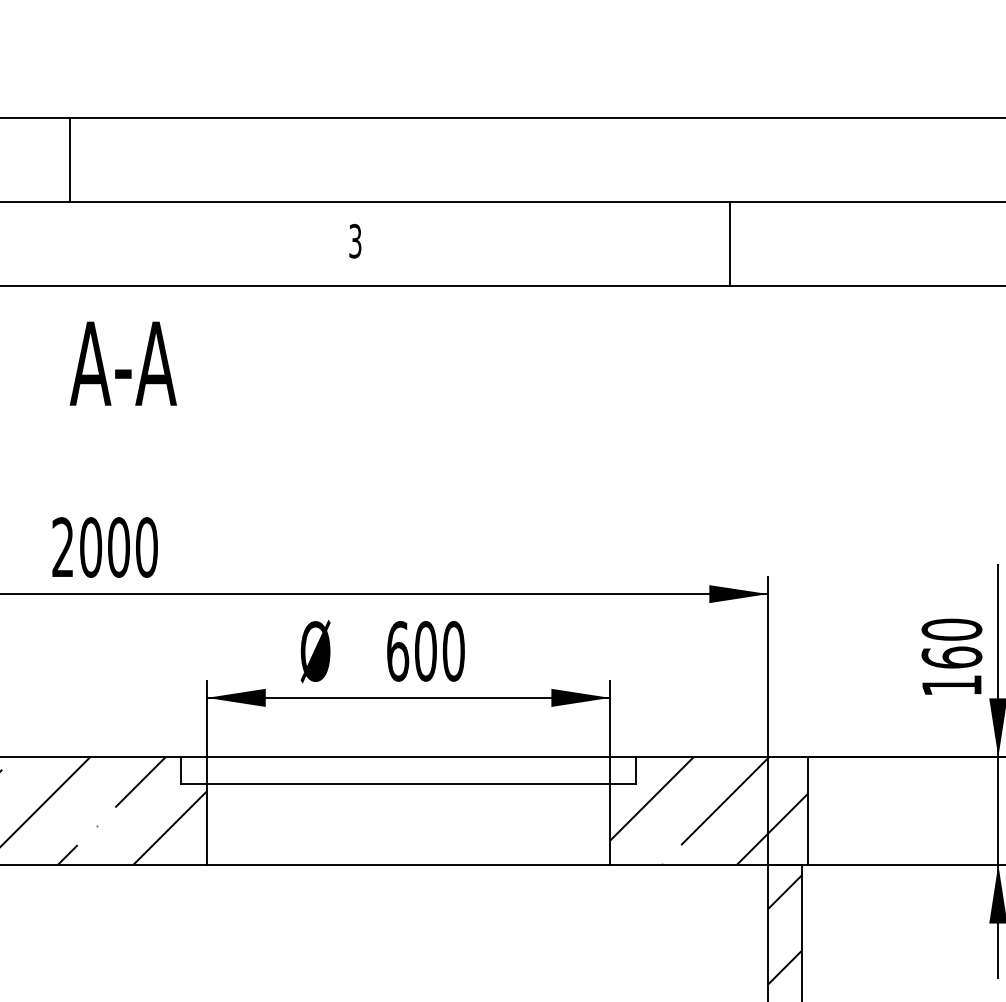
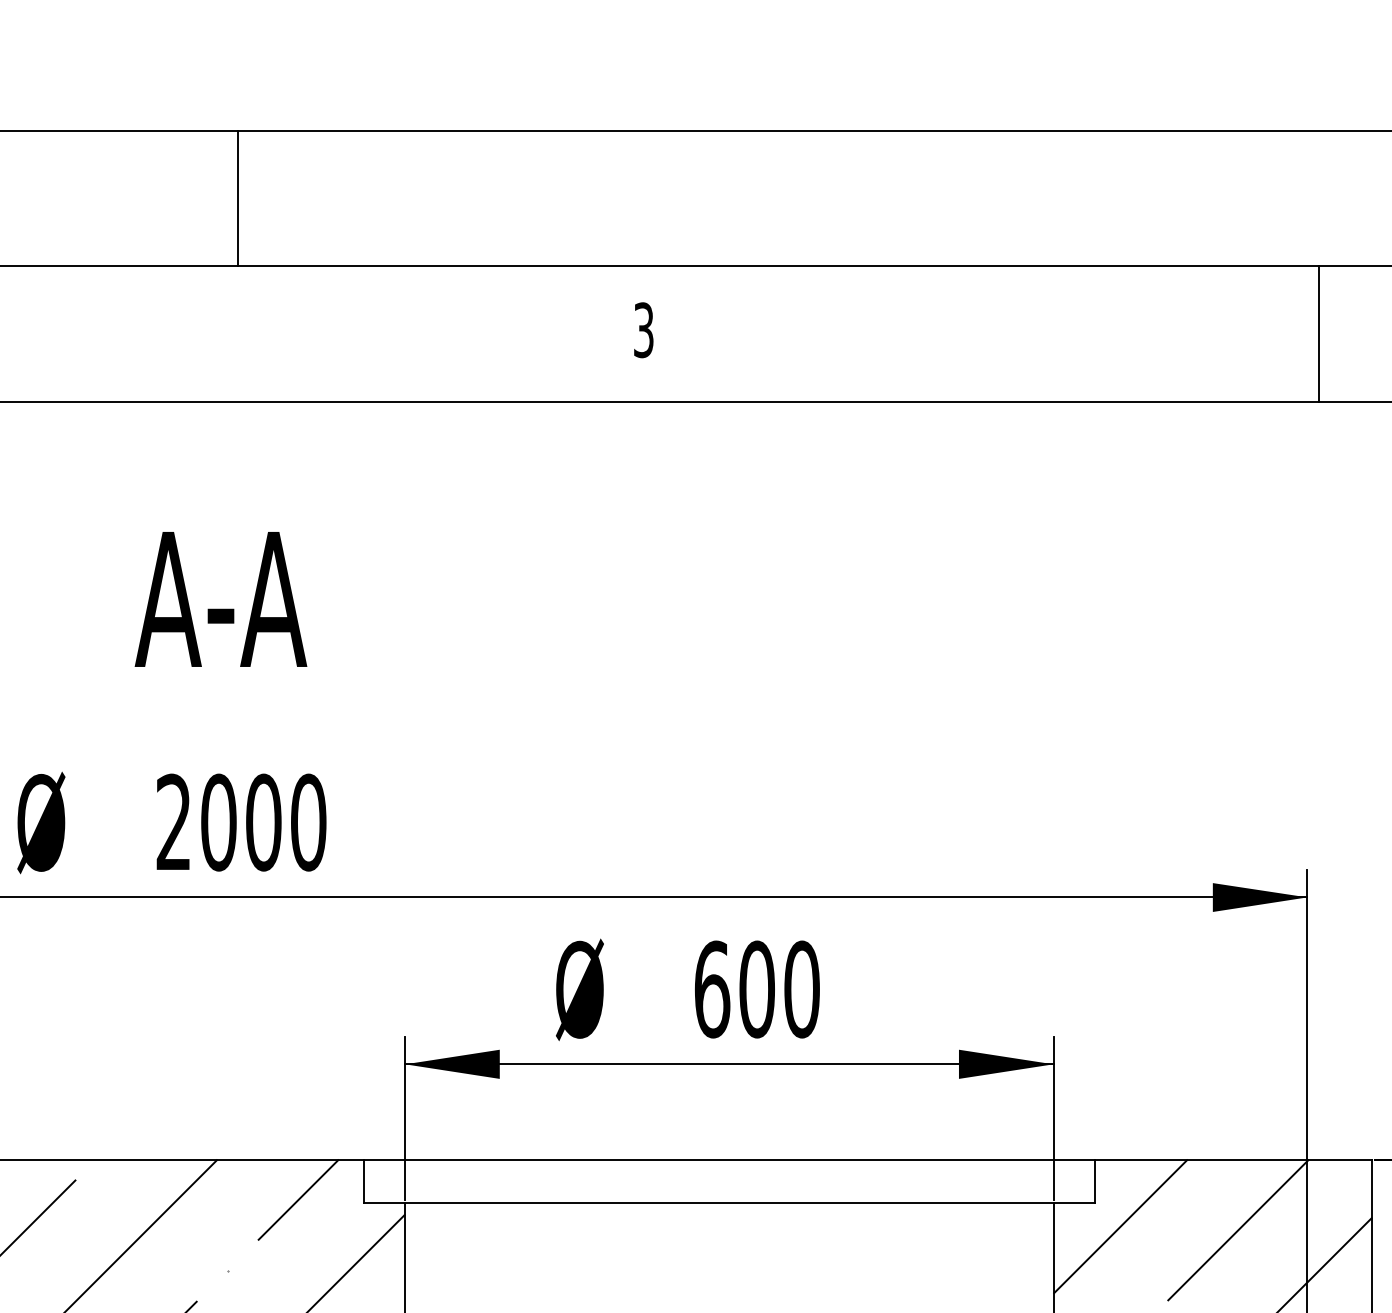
line: (70, 159) -> (238, 198), moved
line: (730, 243) -> (1319, 333), moved
text: (122, 363) -> (219, 599), moved

